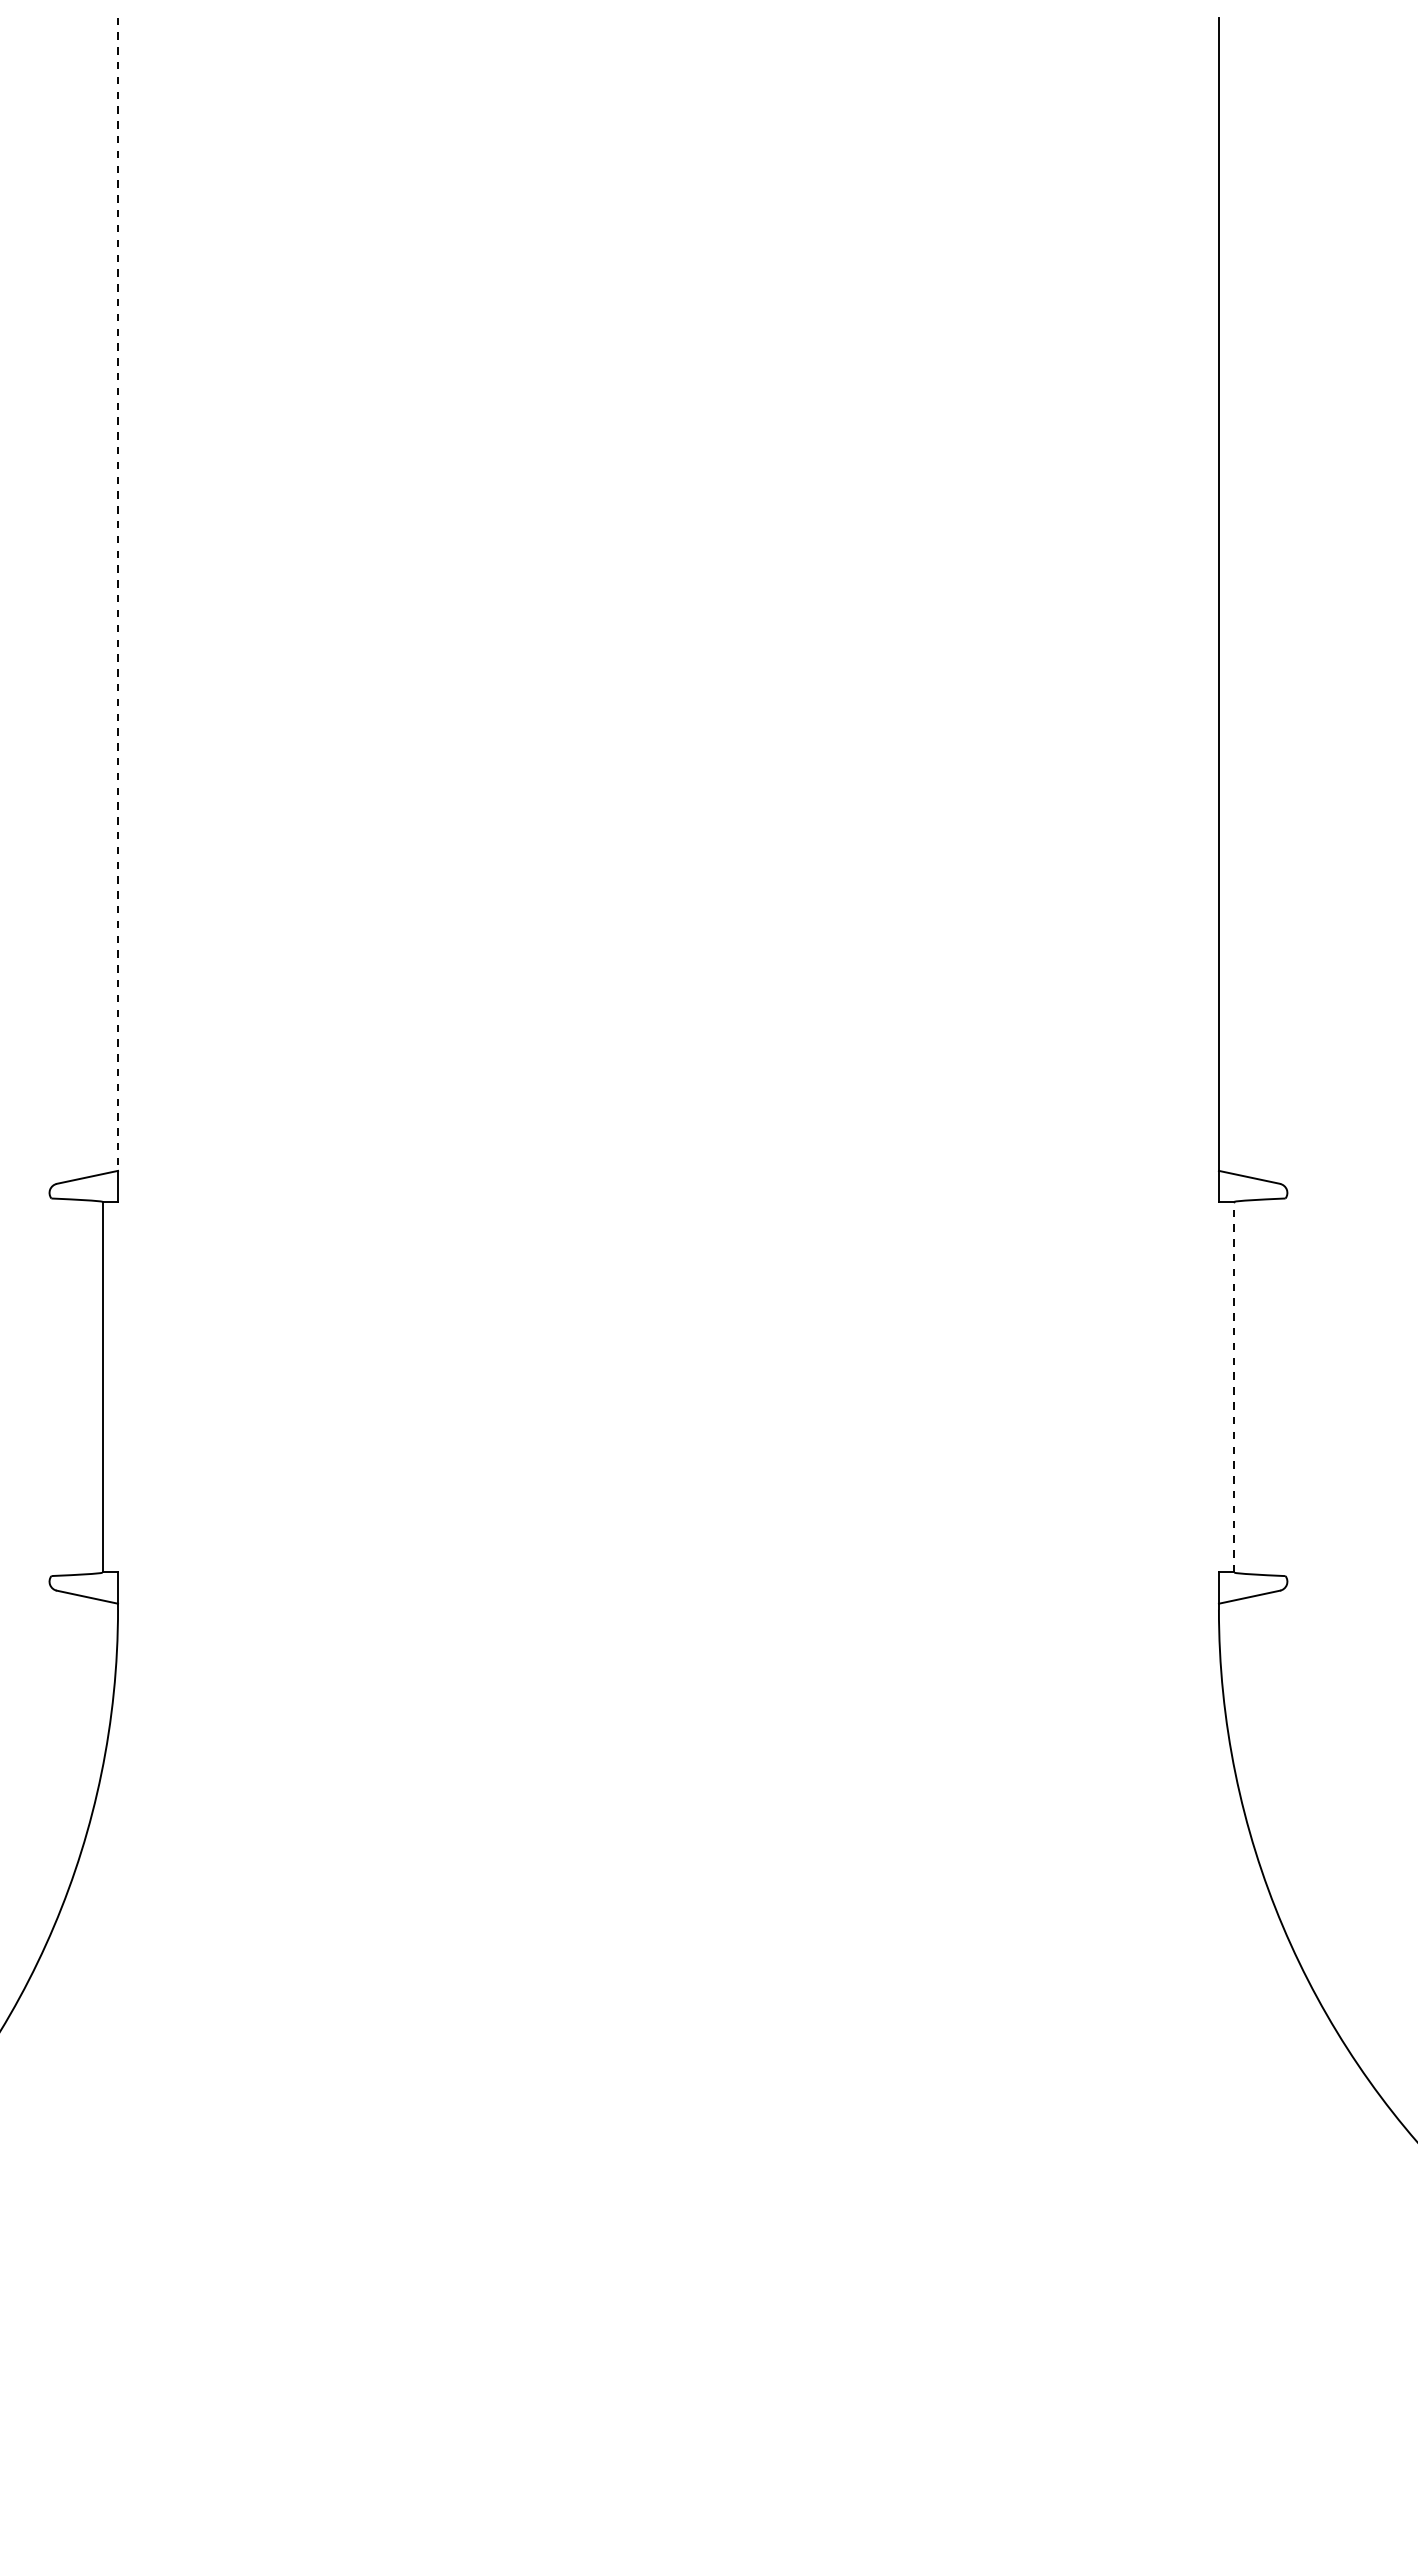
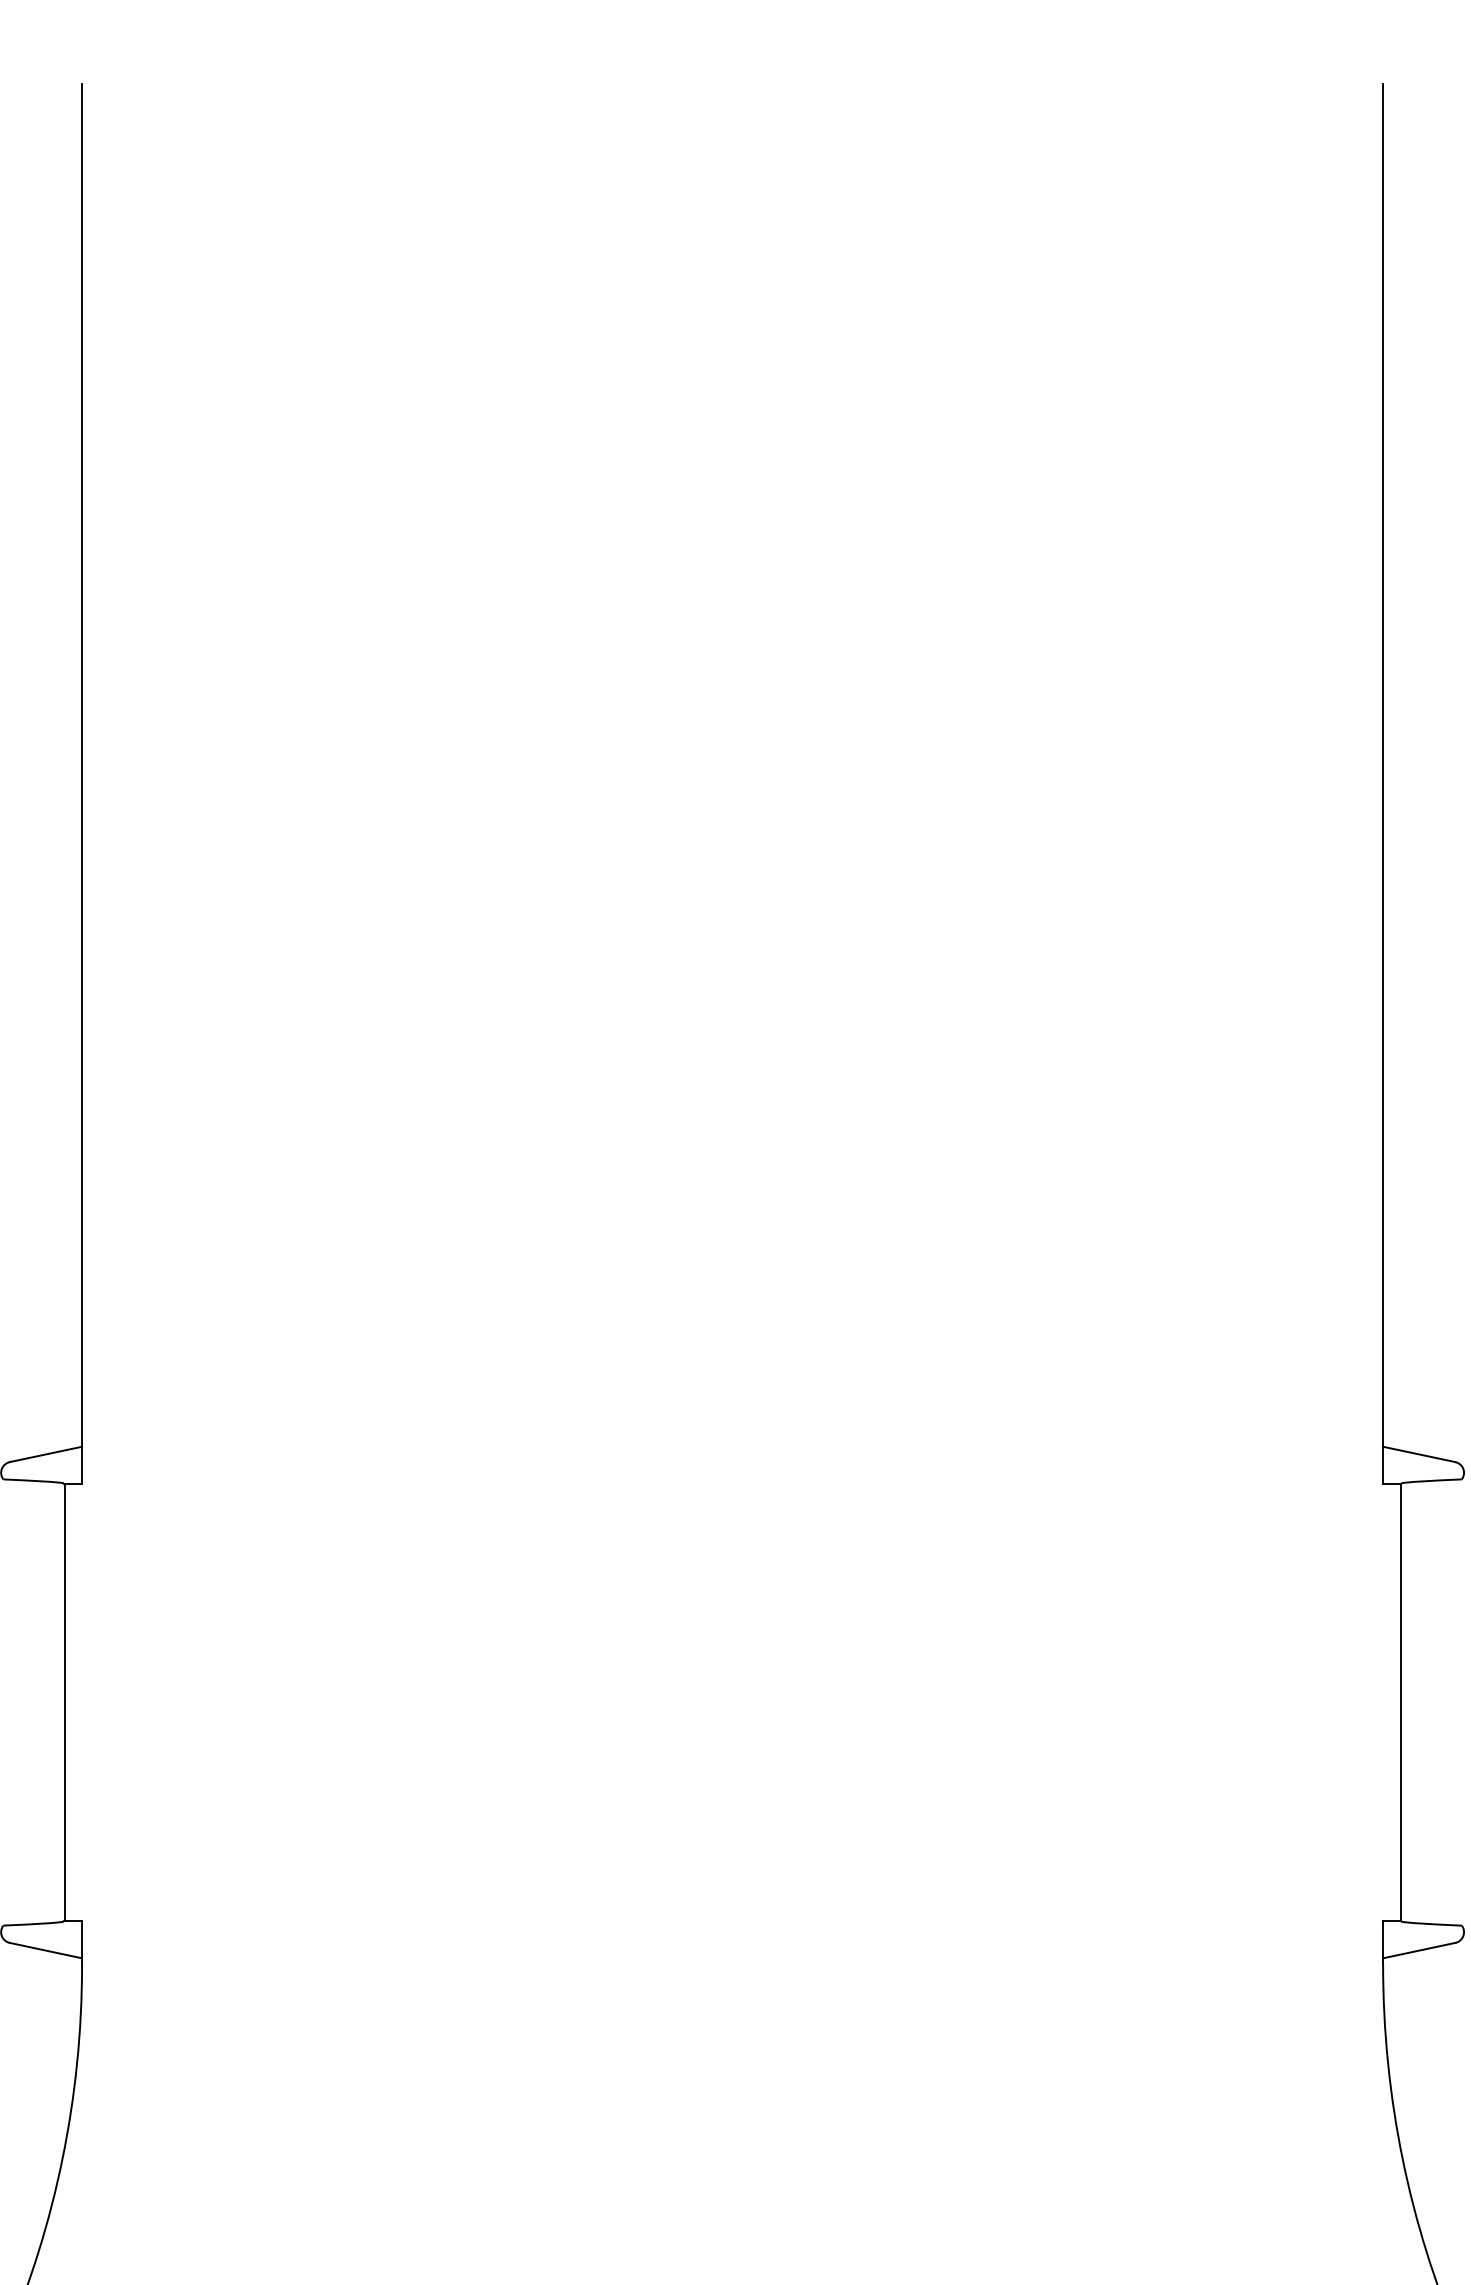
line: (118, 594) -> (82, 765), dashed -> solid
line: (1233, 1386) -> (1400, 1701), dashed -> solid

